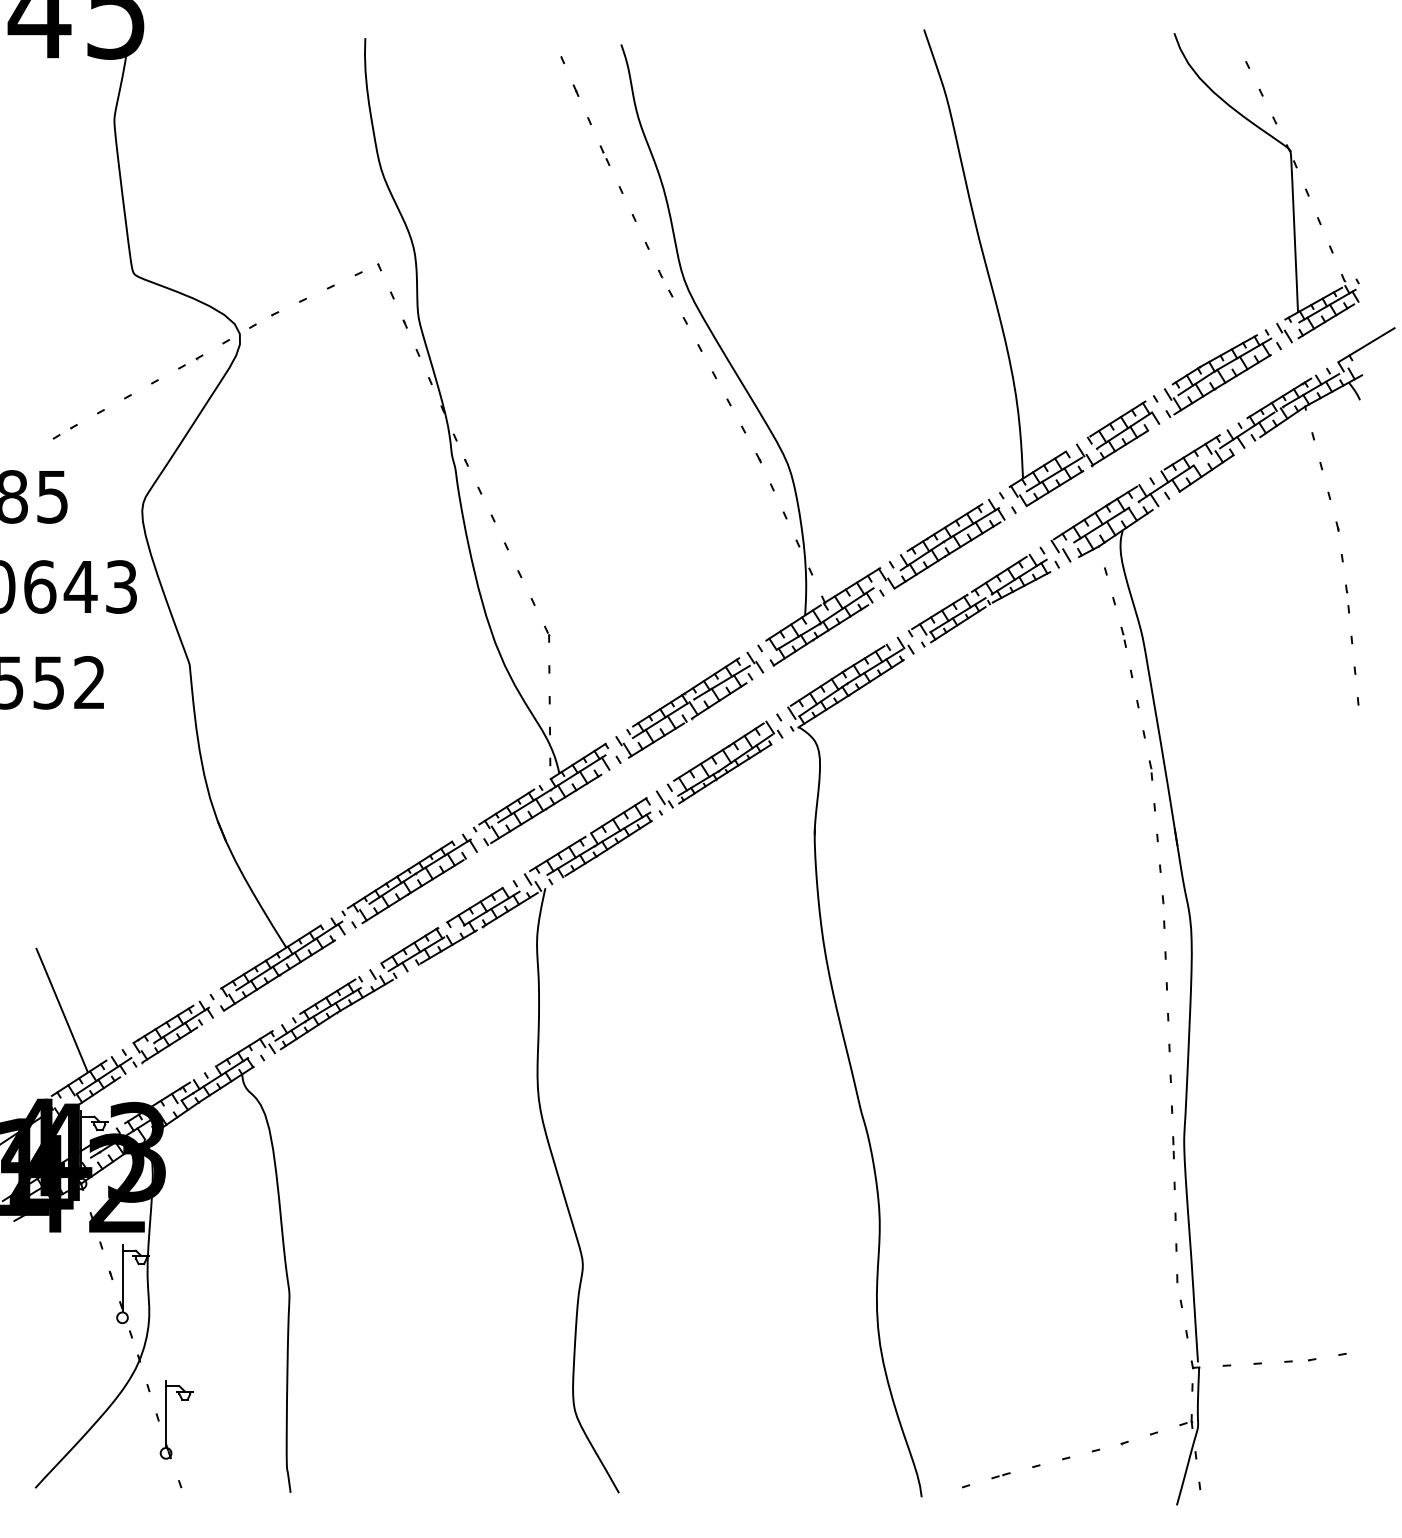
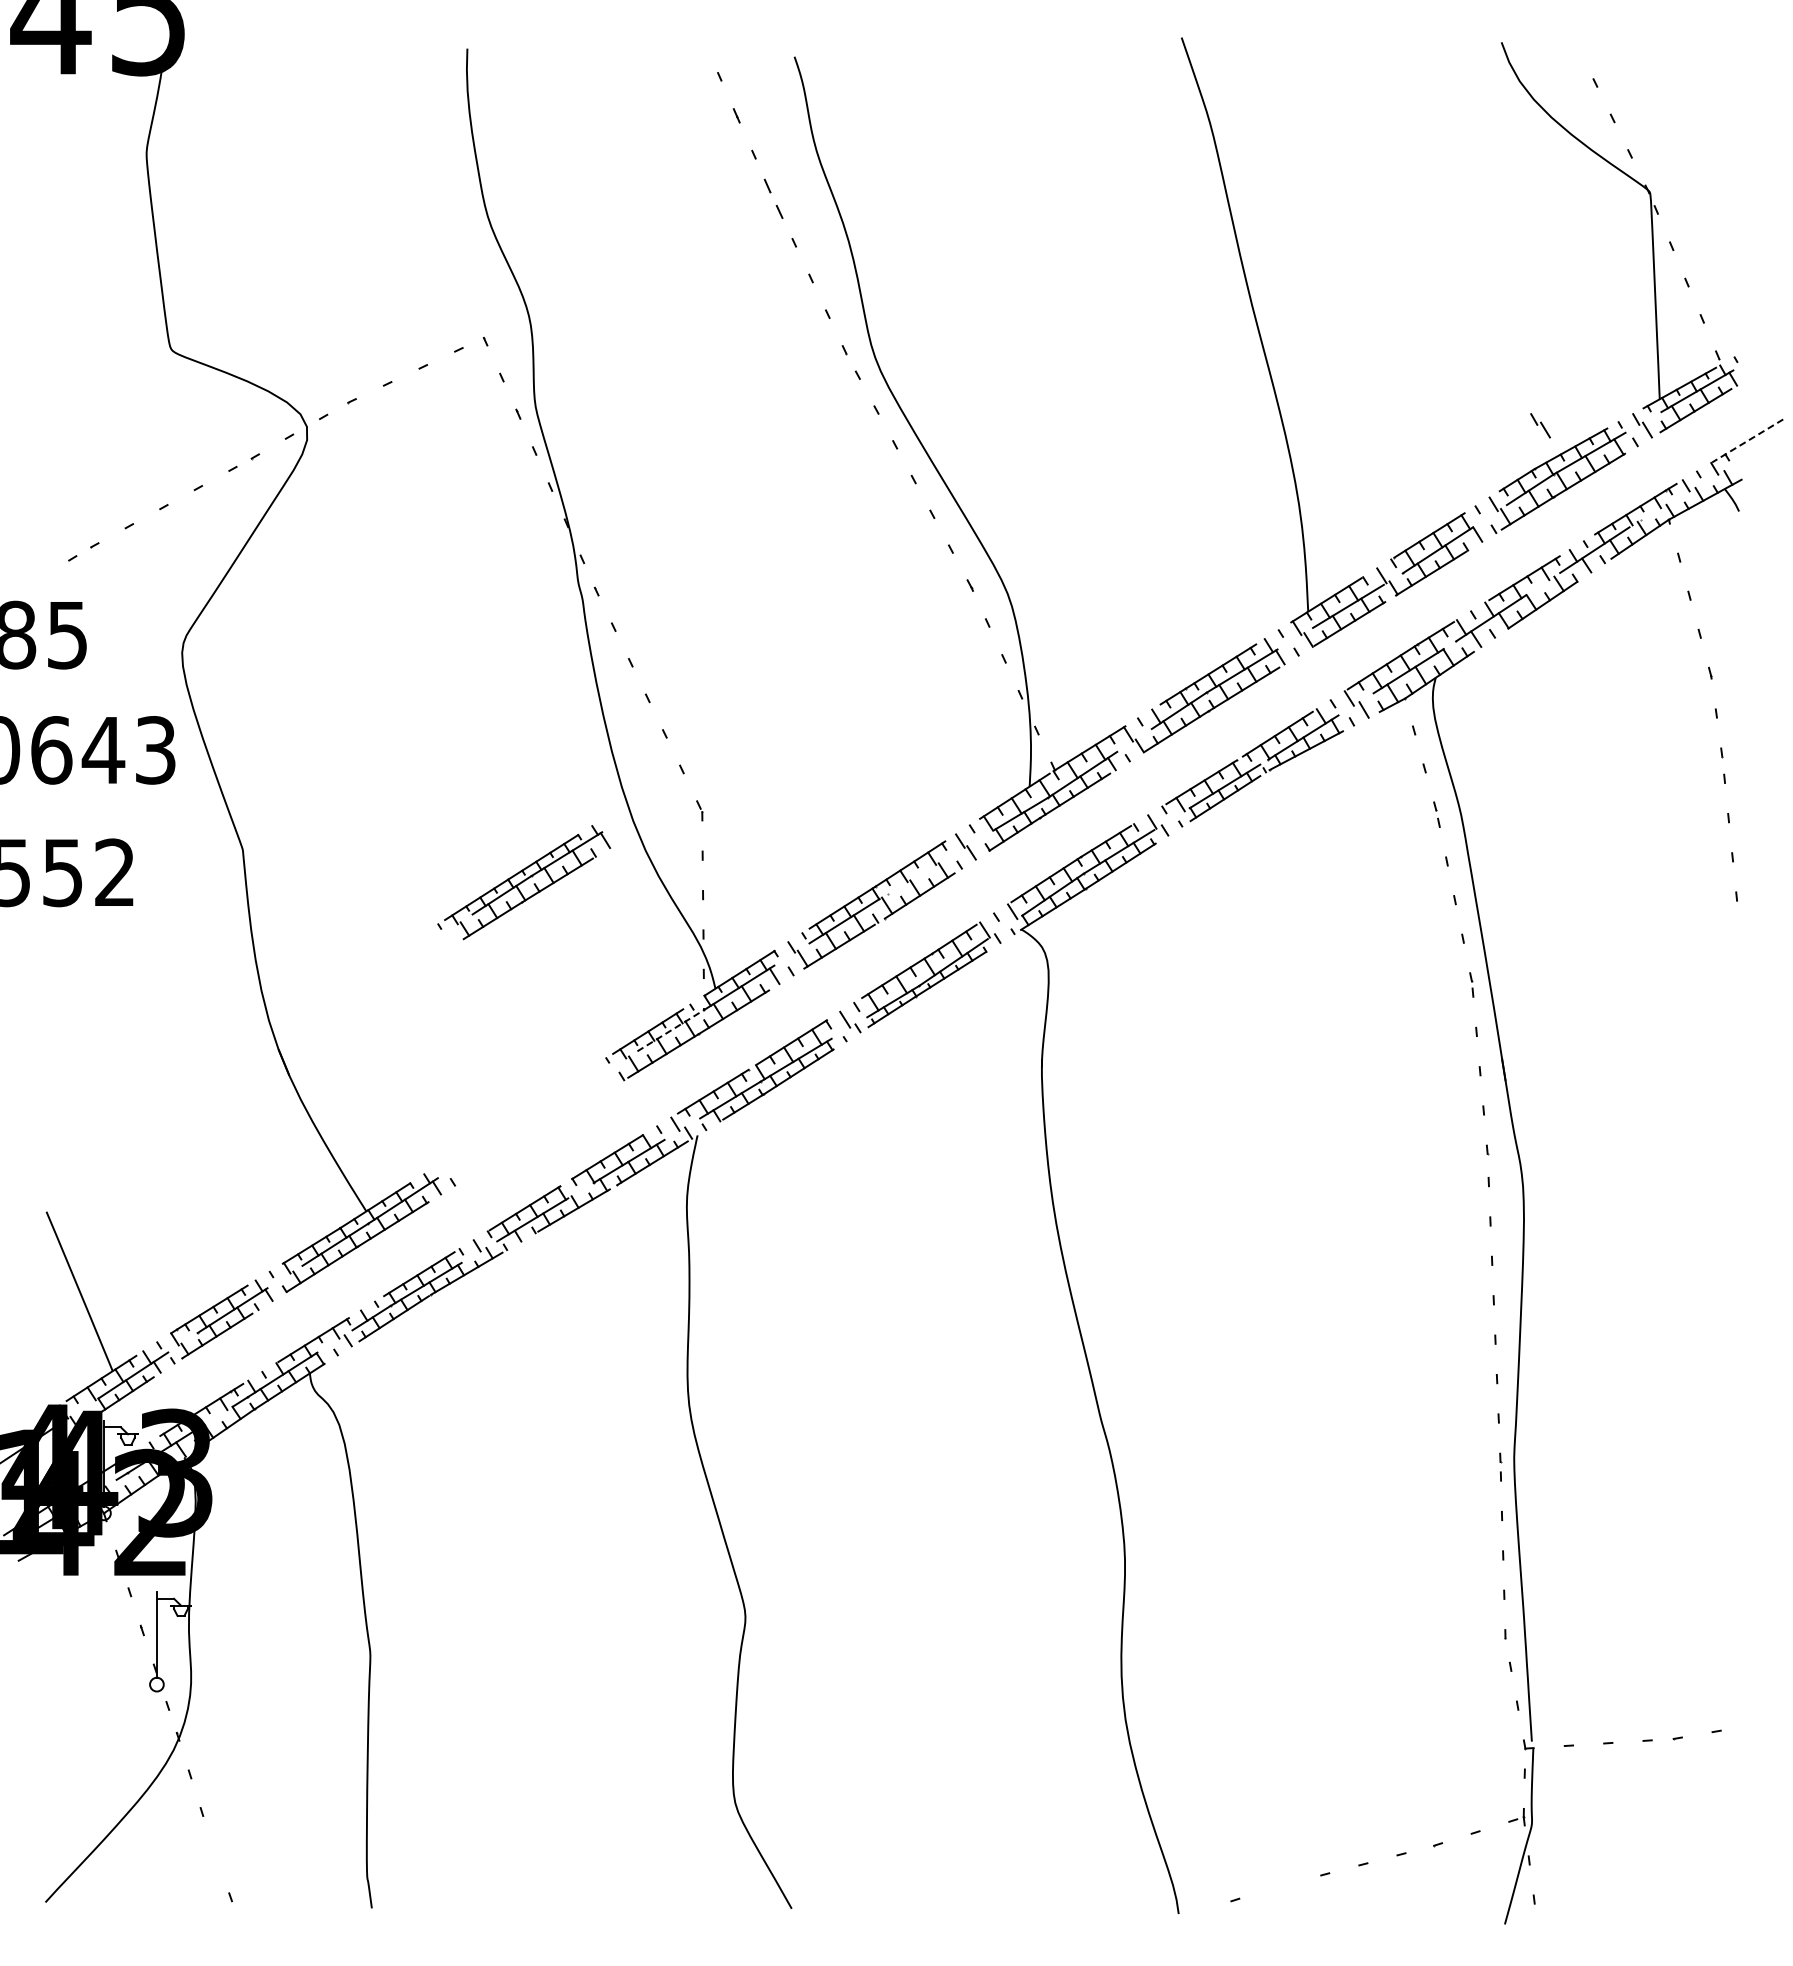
part: (604, 155) -> (773, 198), size x1.6
part: (1204, 332) -> (1540, 425), added
line: (1366, 344) -> (1747, 440), solid -> dashed
line: (1311, 390) -> (1676, 499), removed
line: (721, 682) -> (922, 872), removed
line: (525, 806) -> (671, 1030), solid -> dashed
part: (410, 878) -> (524, 882), moved
part: (166, 1419) -> (213, 1814), removed
line: (1002, 1475) -> (1282, 1886), removed

